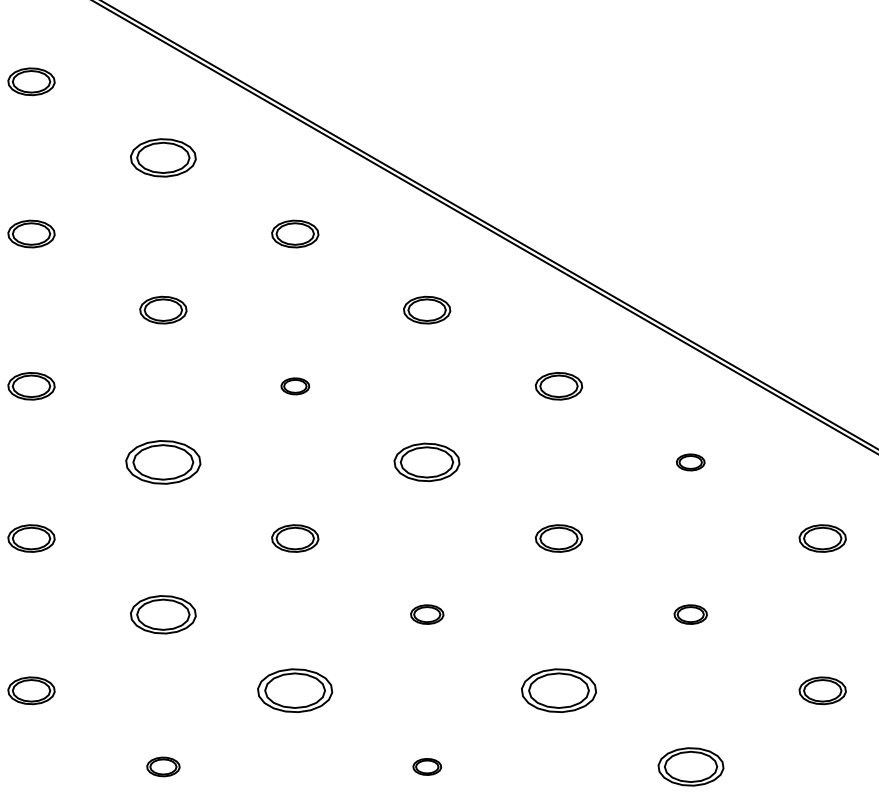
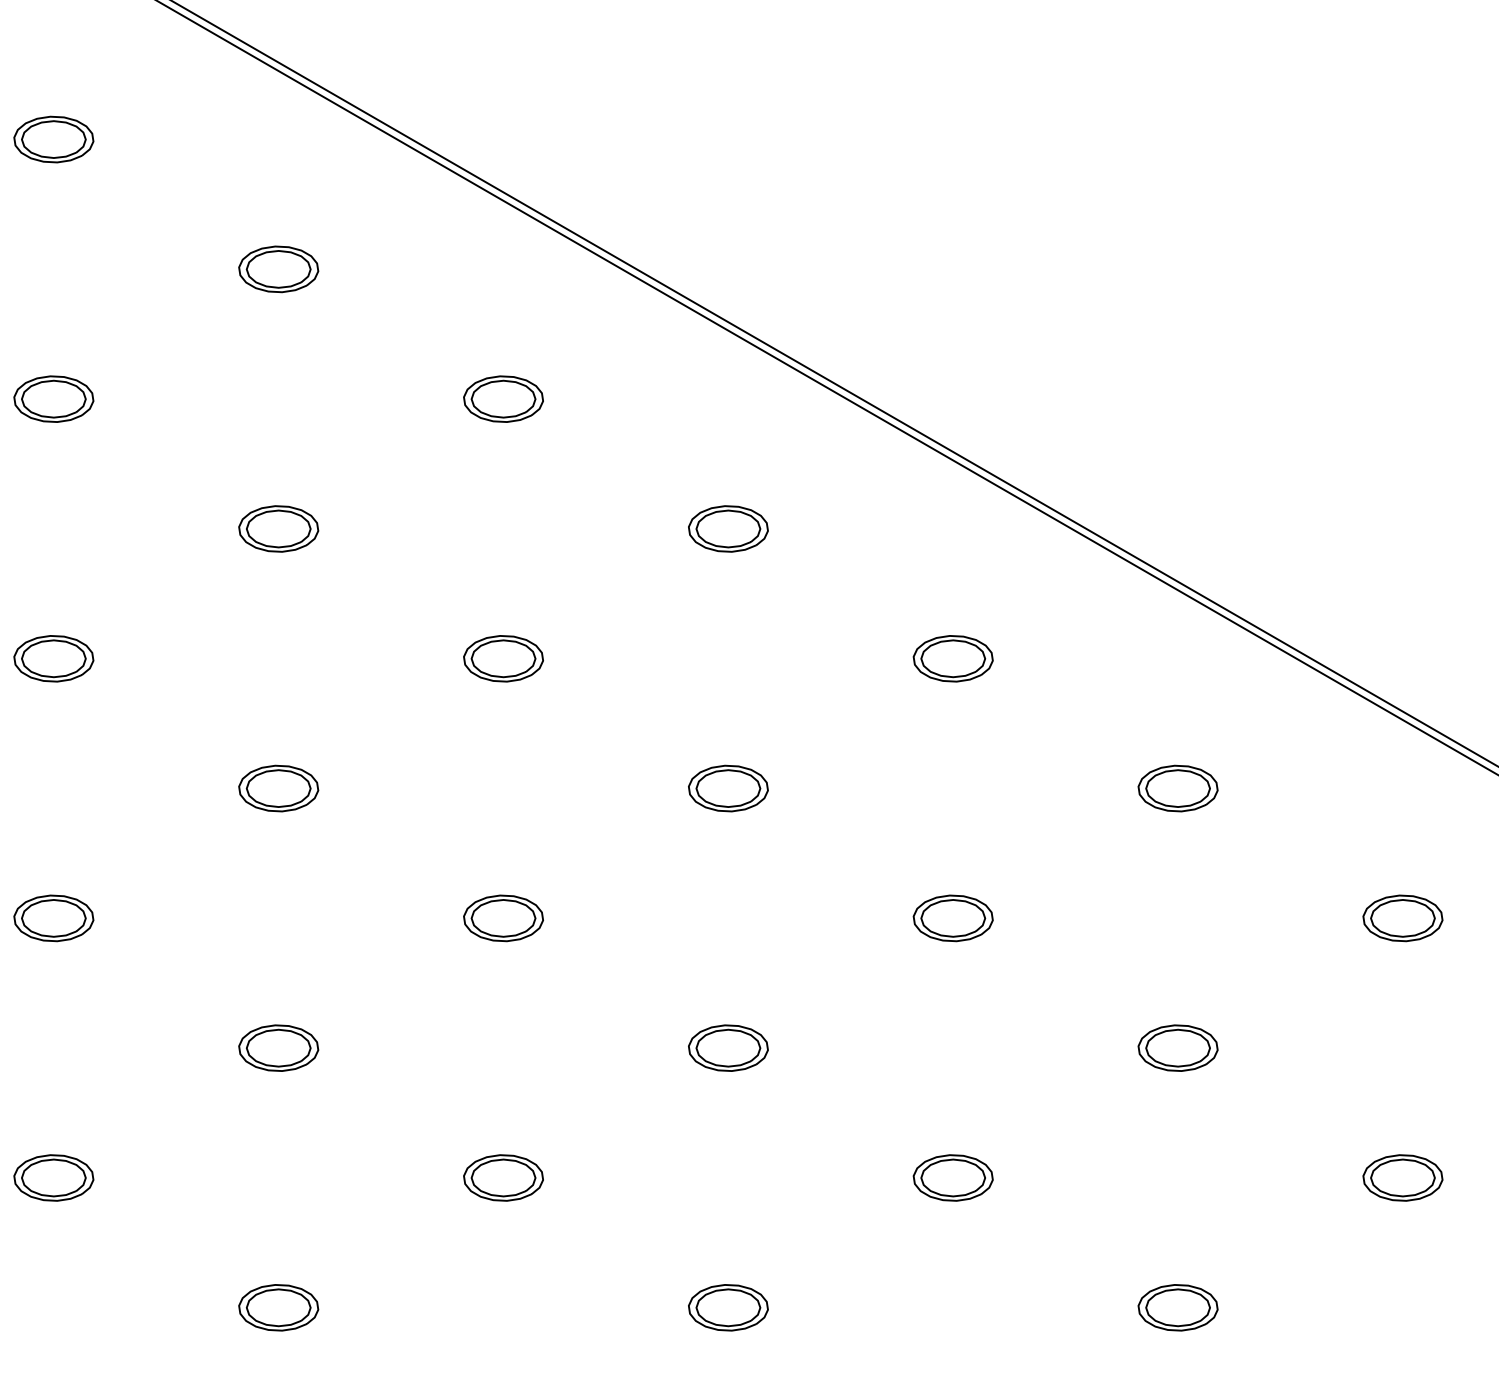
part: (163, 157) -> (278, 268), size x0.71
part: (295, 386) -> (503, 659), size x1.67
part: (163, 462) -> (278, 788), size x0.62
part: (427, 462) -> (729, 788), size x0.71
part: (690, 462) -> (1177, 788), size x1.67
part: (163, 614) -> (278, 1047), size x0.71
part: (427, 614) -> (729, 1047), size x1.43
part: (690, 614) -> (1177, 1047), size x1.43
part: (295, 690) -> (503, 1177), size x0.62
part: (558, 690) -> (952, 1177), size x0.62
part: (163, 766) -> (278, 1307), size x1.43
part: (427, 766) -> (729, 1307), size x1.67
part: (690, 766) -> (1177, 1307), size x0.71

